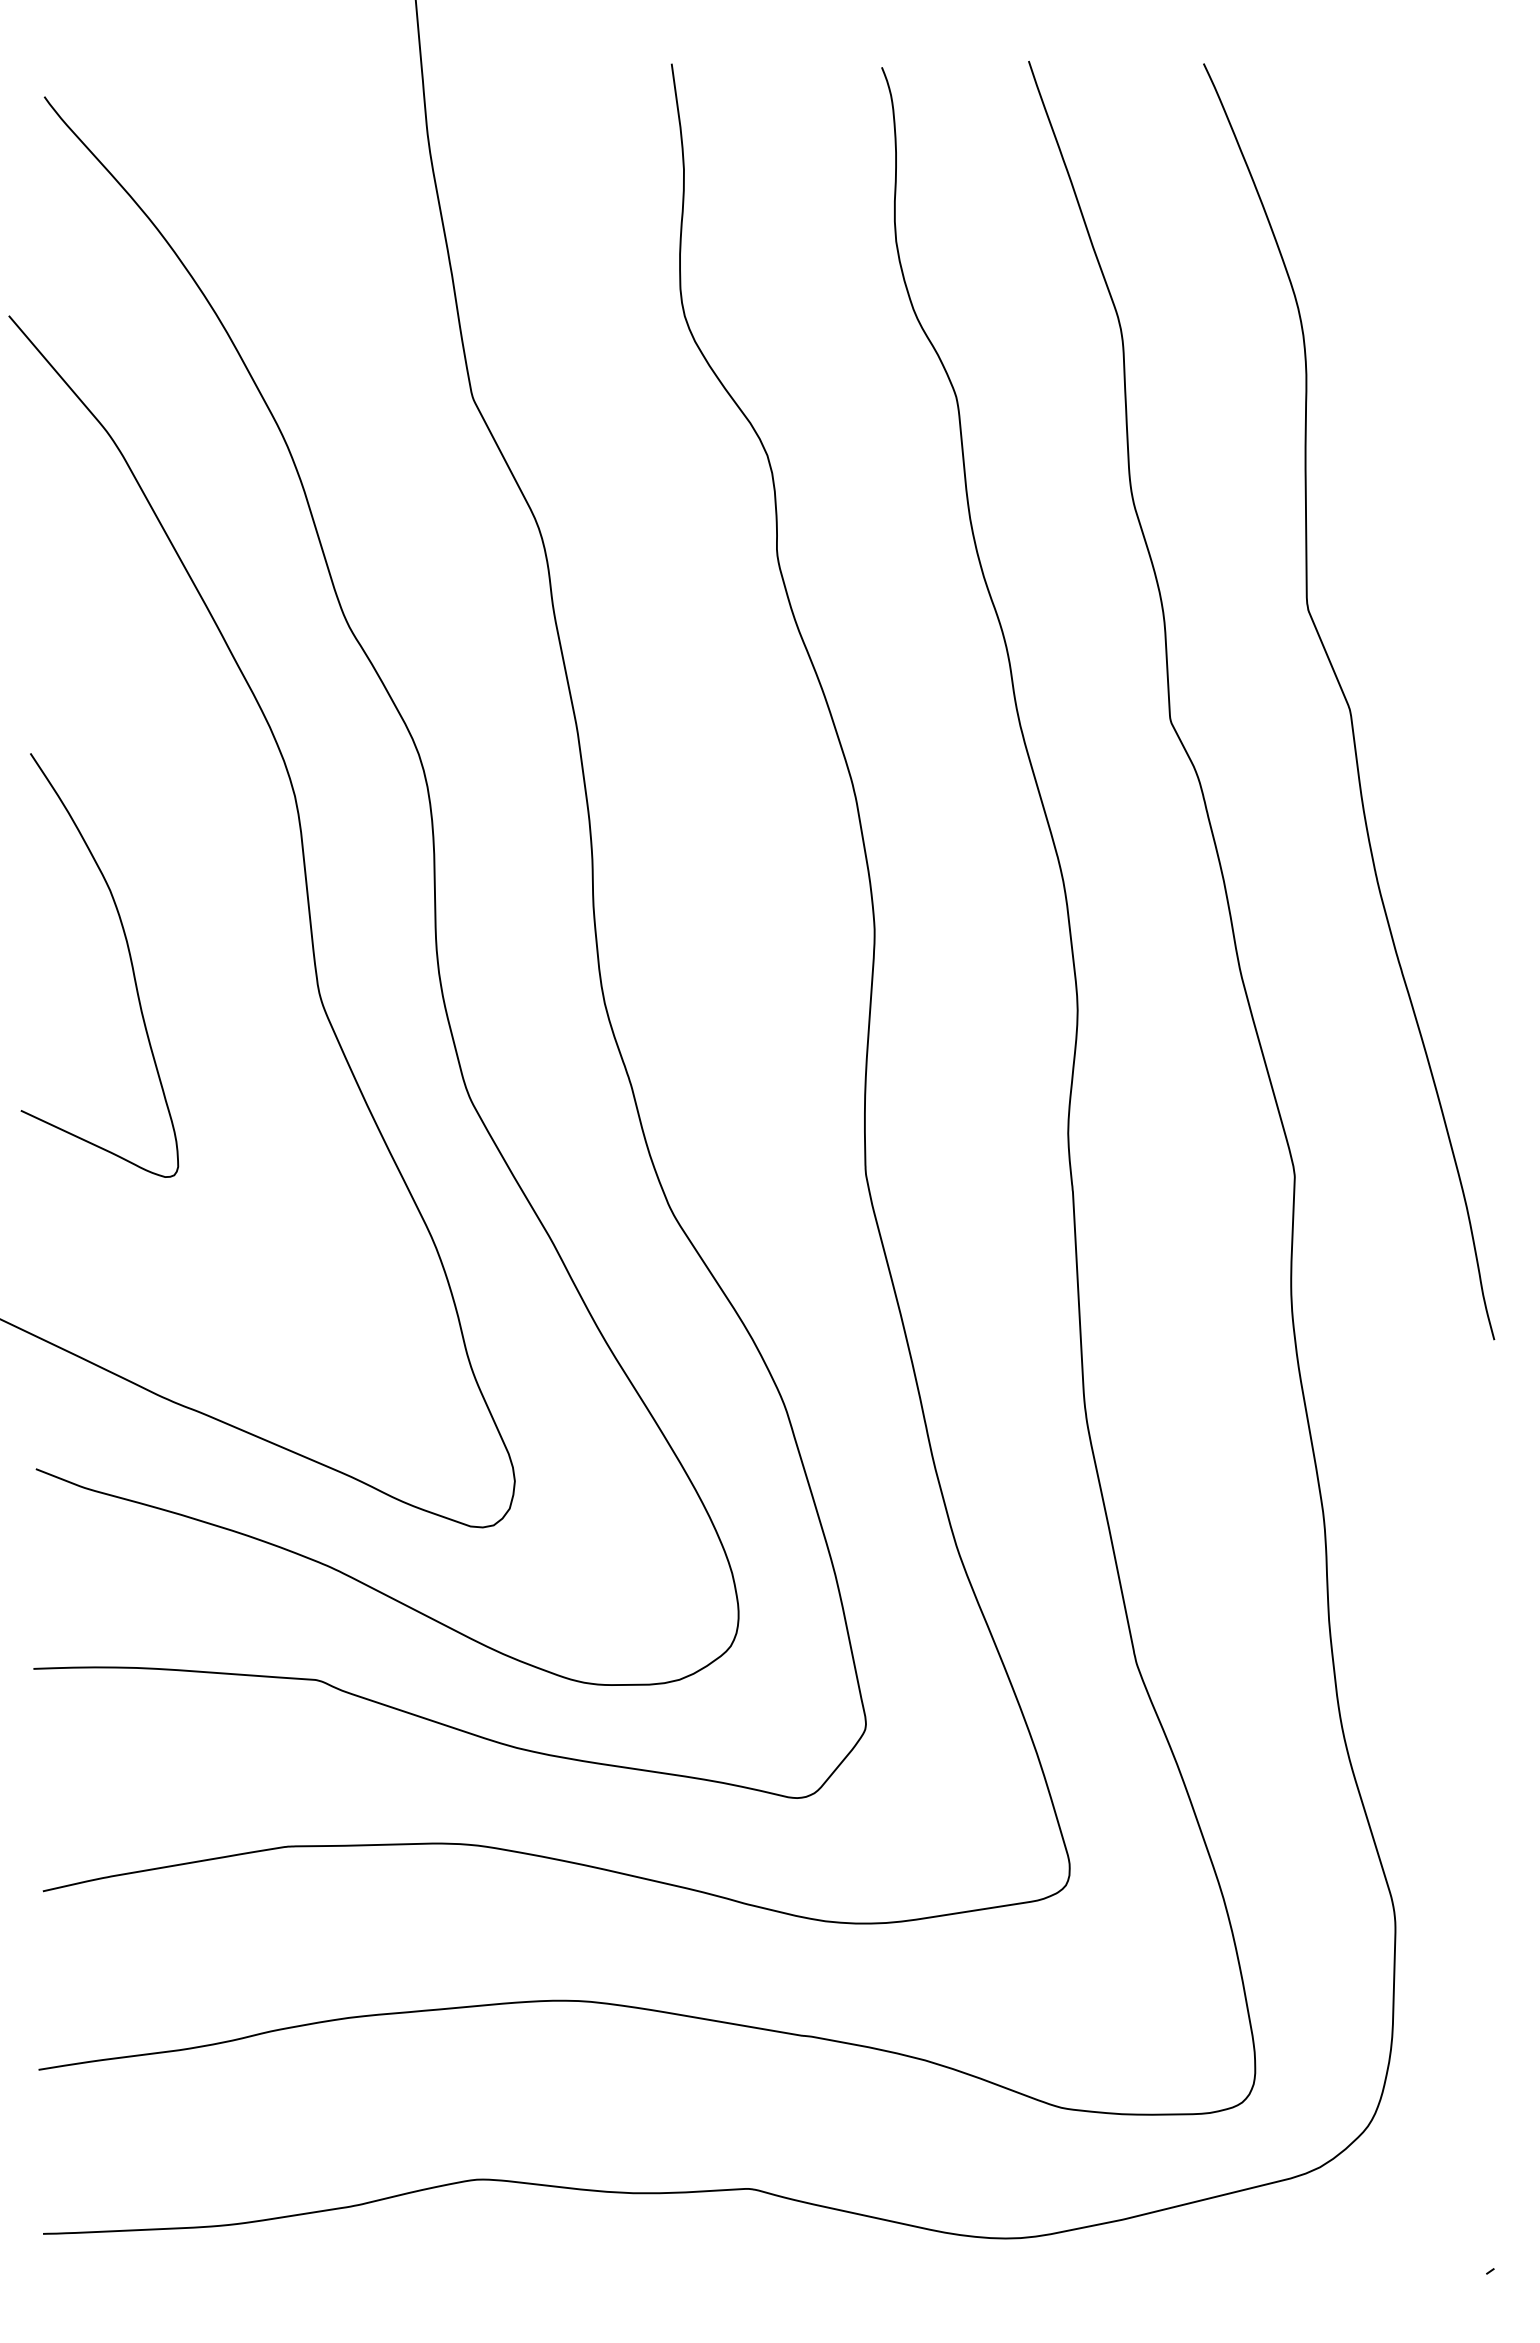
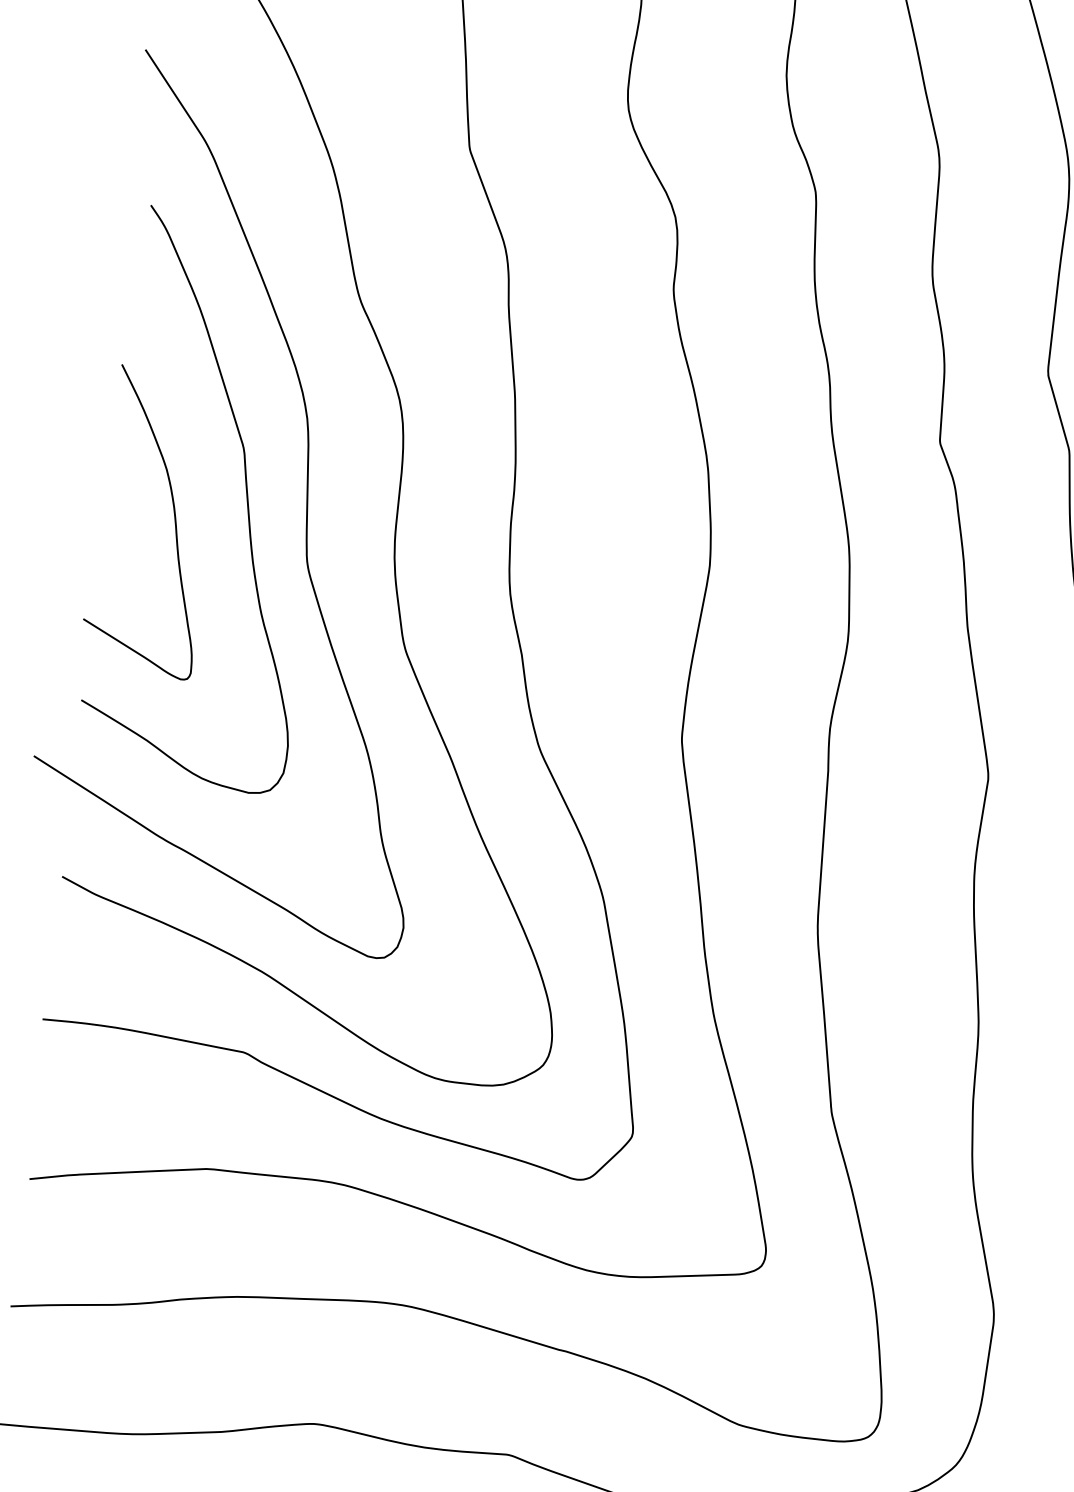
curve: (225, 918) -> (246, 499), added

